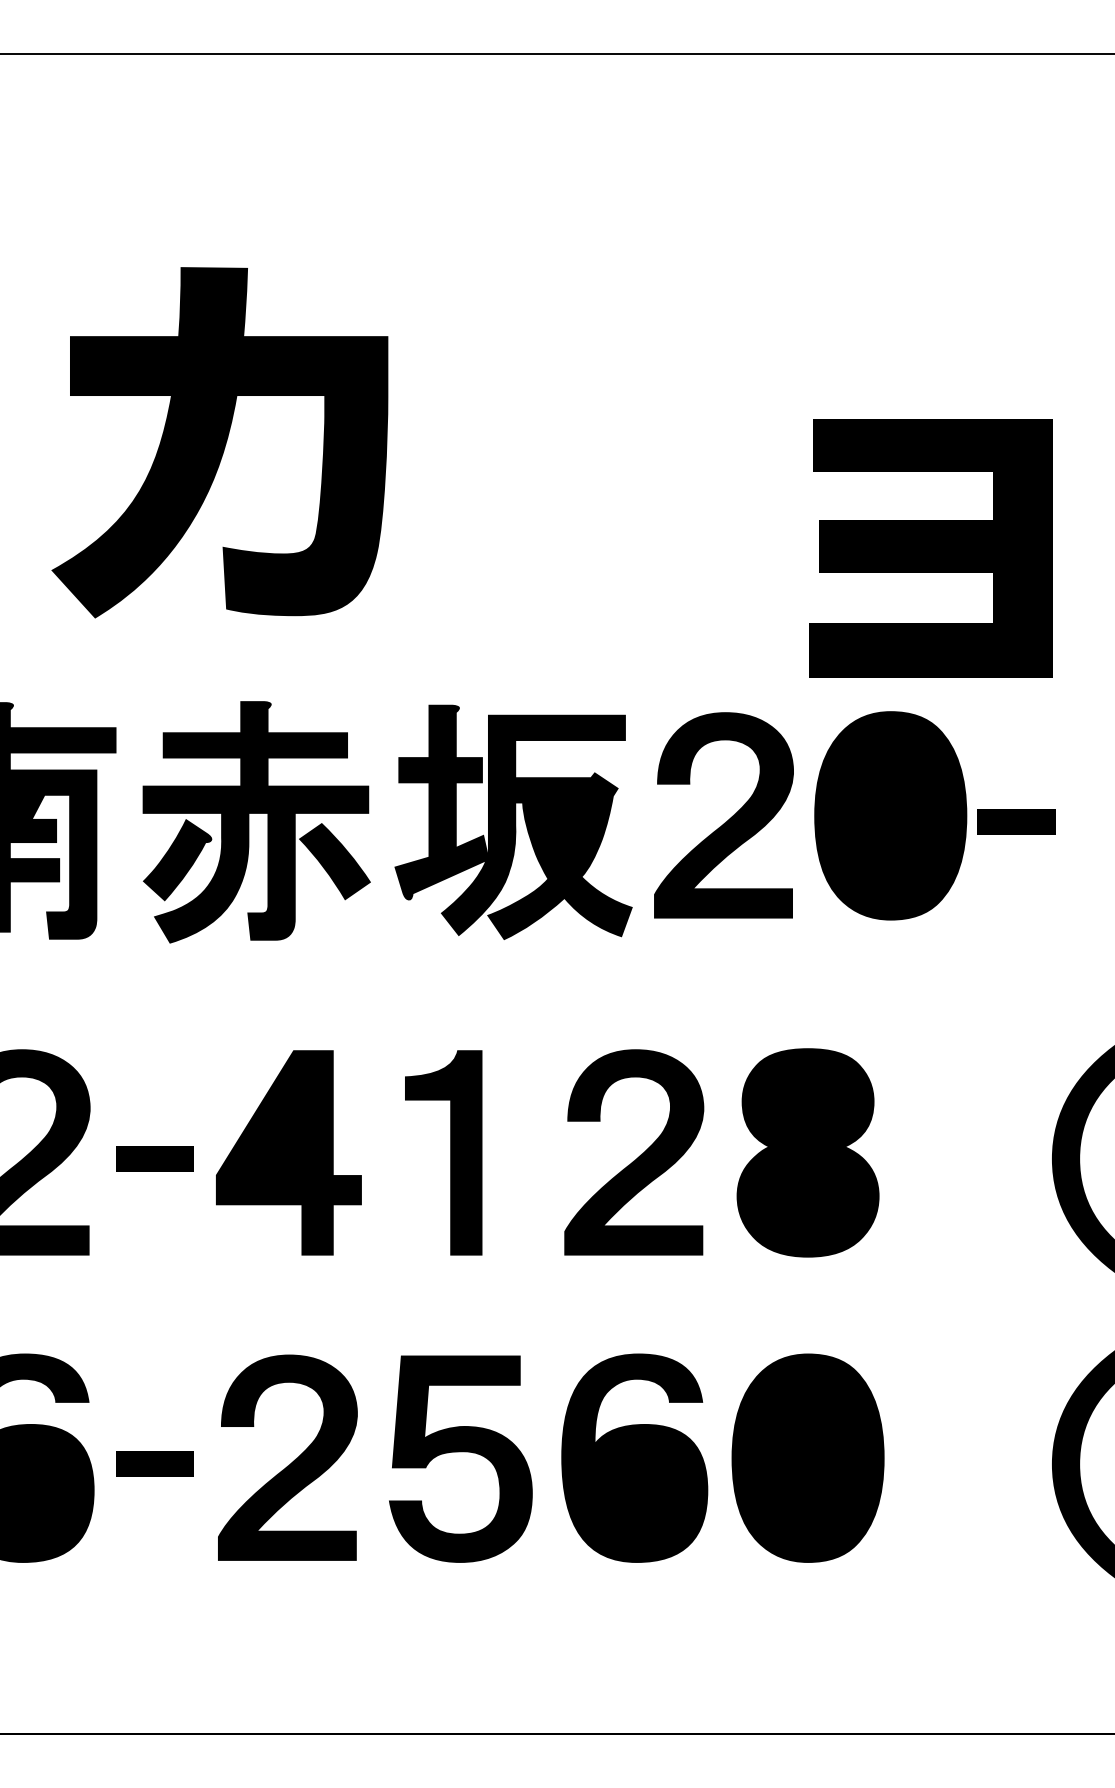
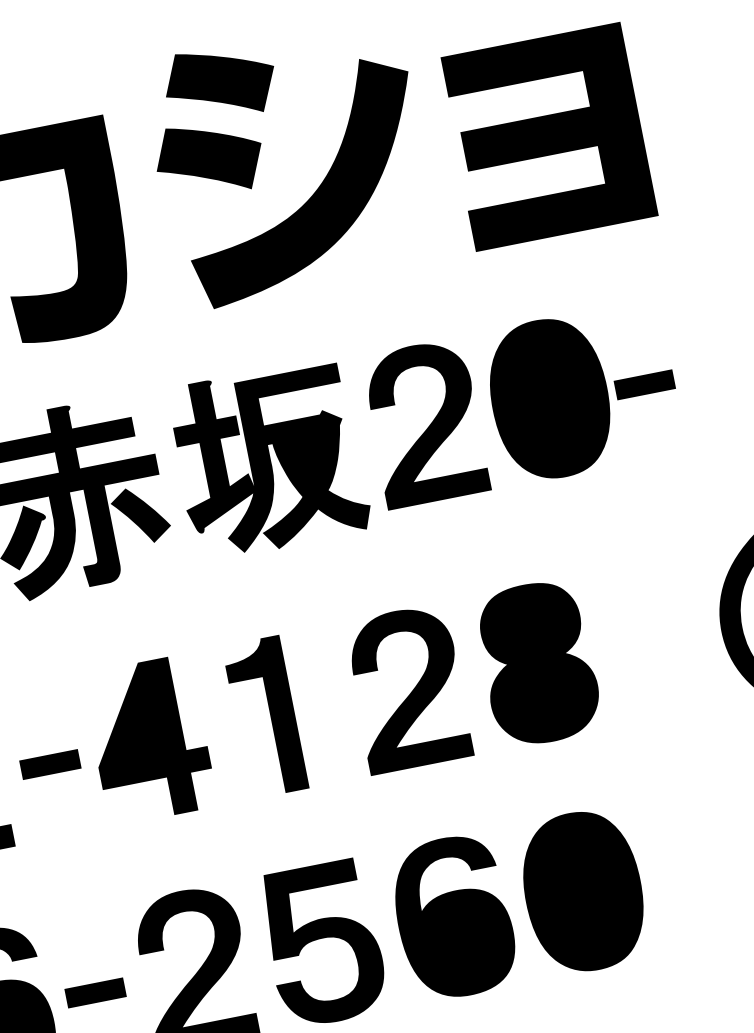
part: (579, 426) -> (259, 153), added
part: (930, 548) -> (547, 137), moved

